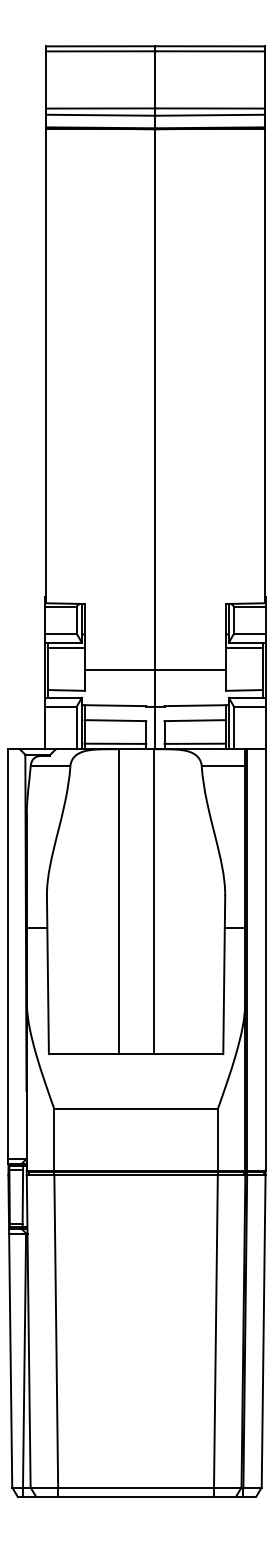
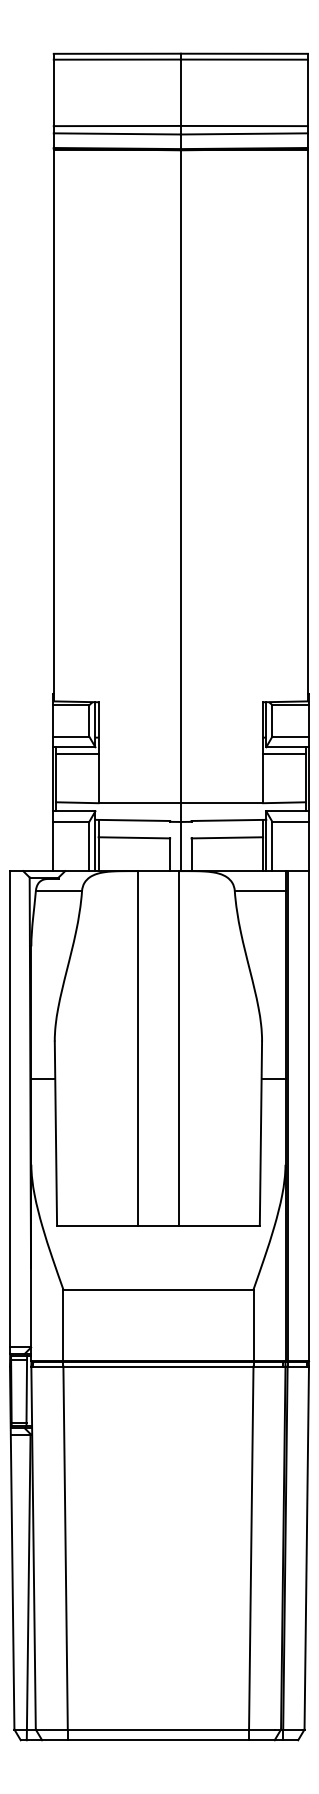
line: (155, 670) -> (181, 802), moved
line: (115, 743) -> (134, 864), removed
line: (195, 743) -> (227, 864), removed

